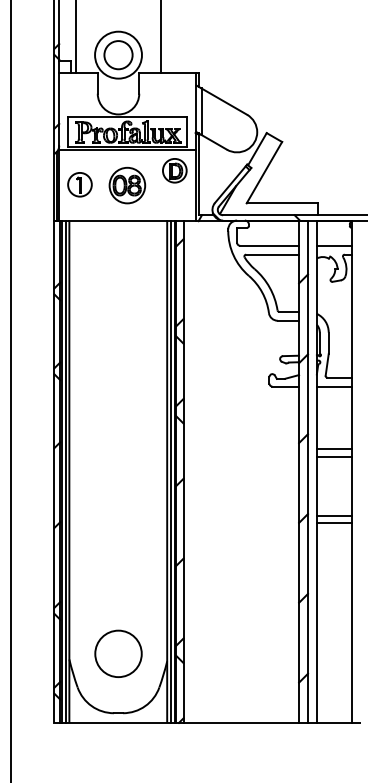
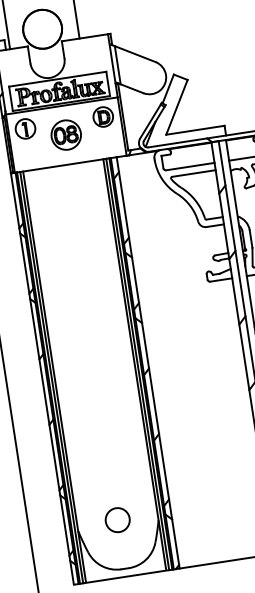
circle: (118, 54) -> (42, 28), size x1.67
part: (79, 184) -> (25, 128), moved
circle: (118, 653) -> (117, 519), size x0.62

